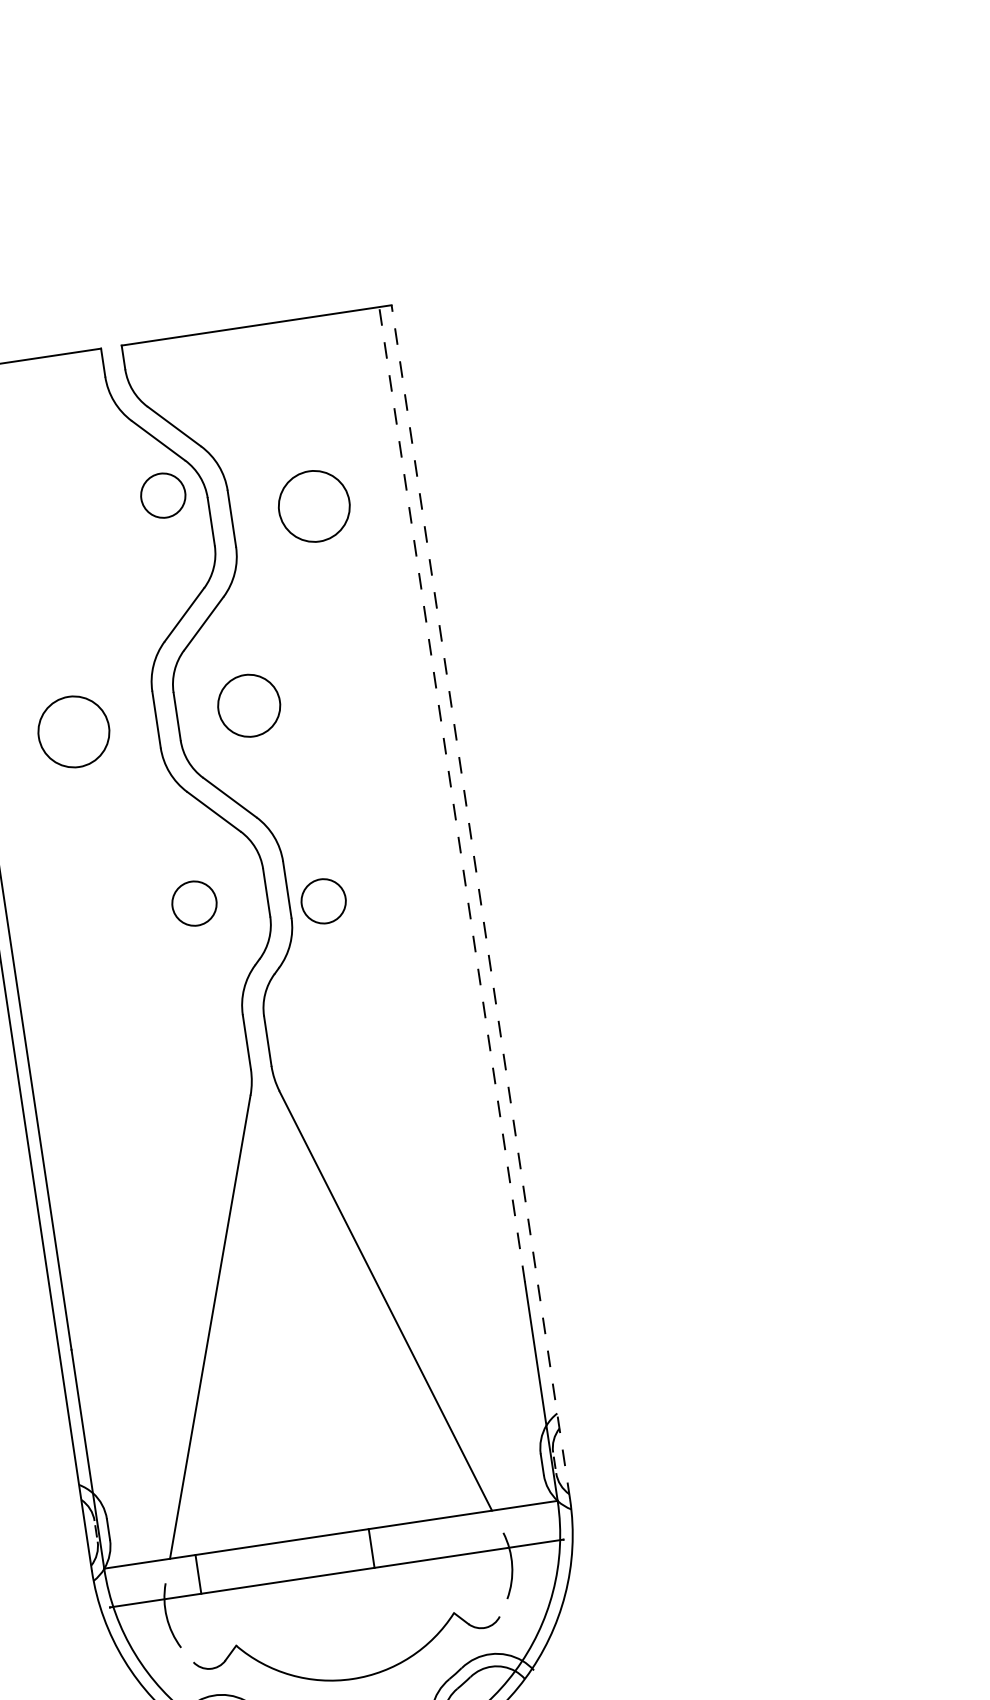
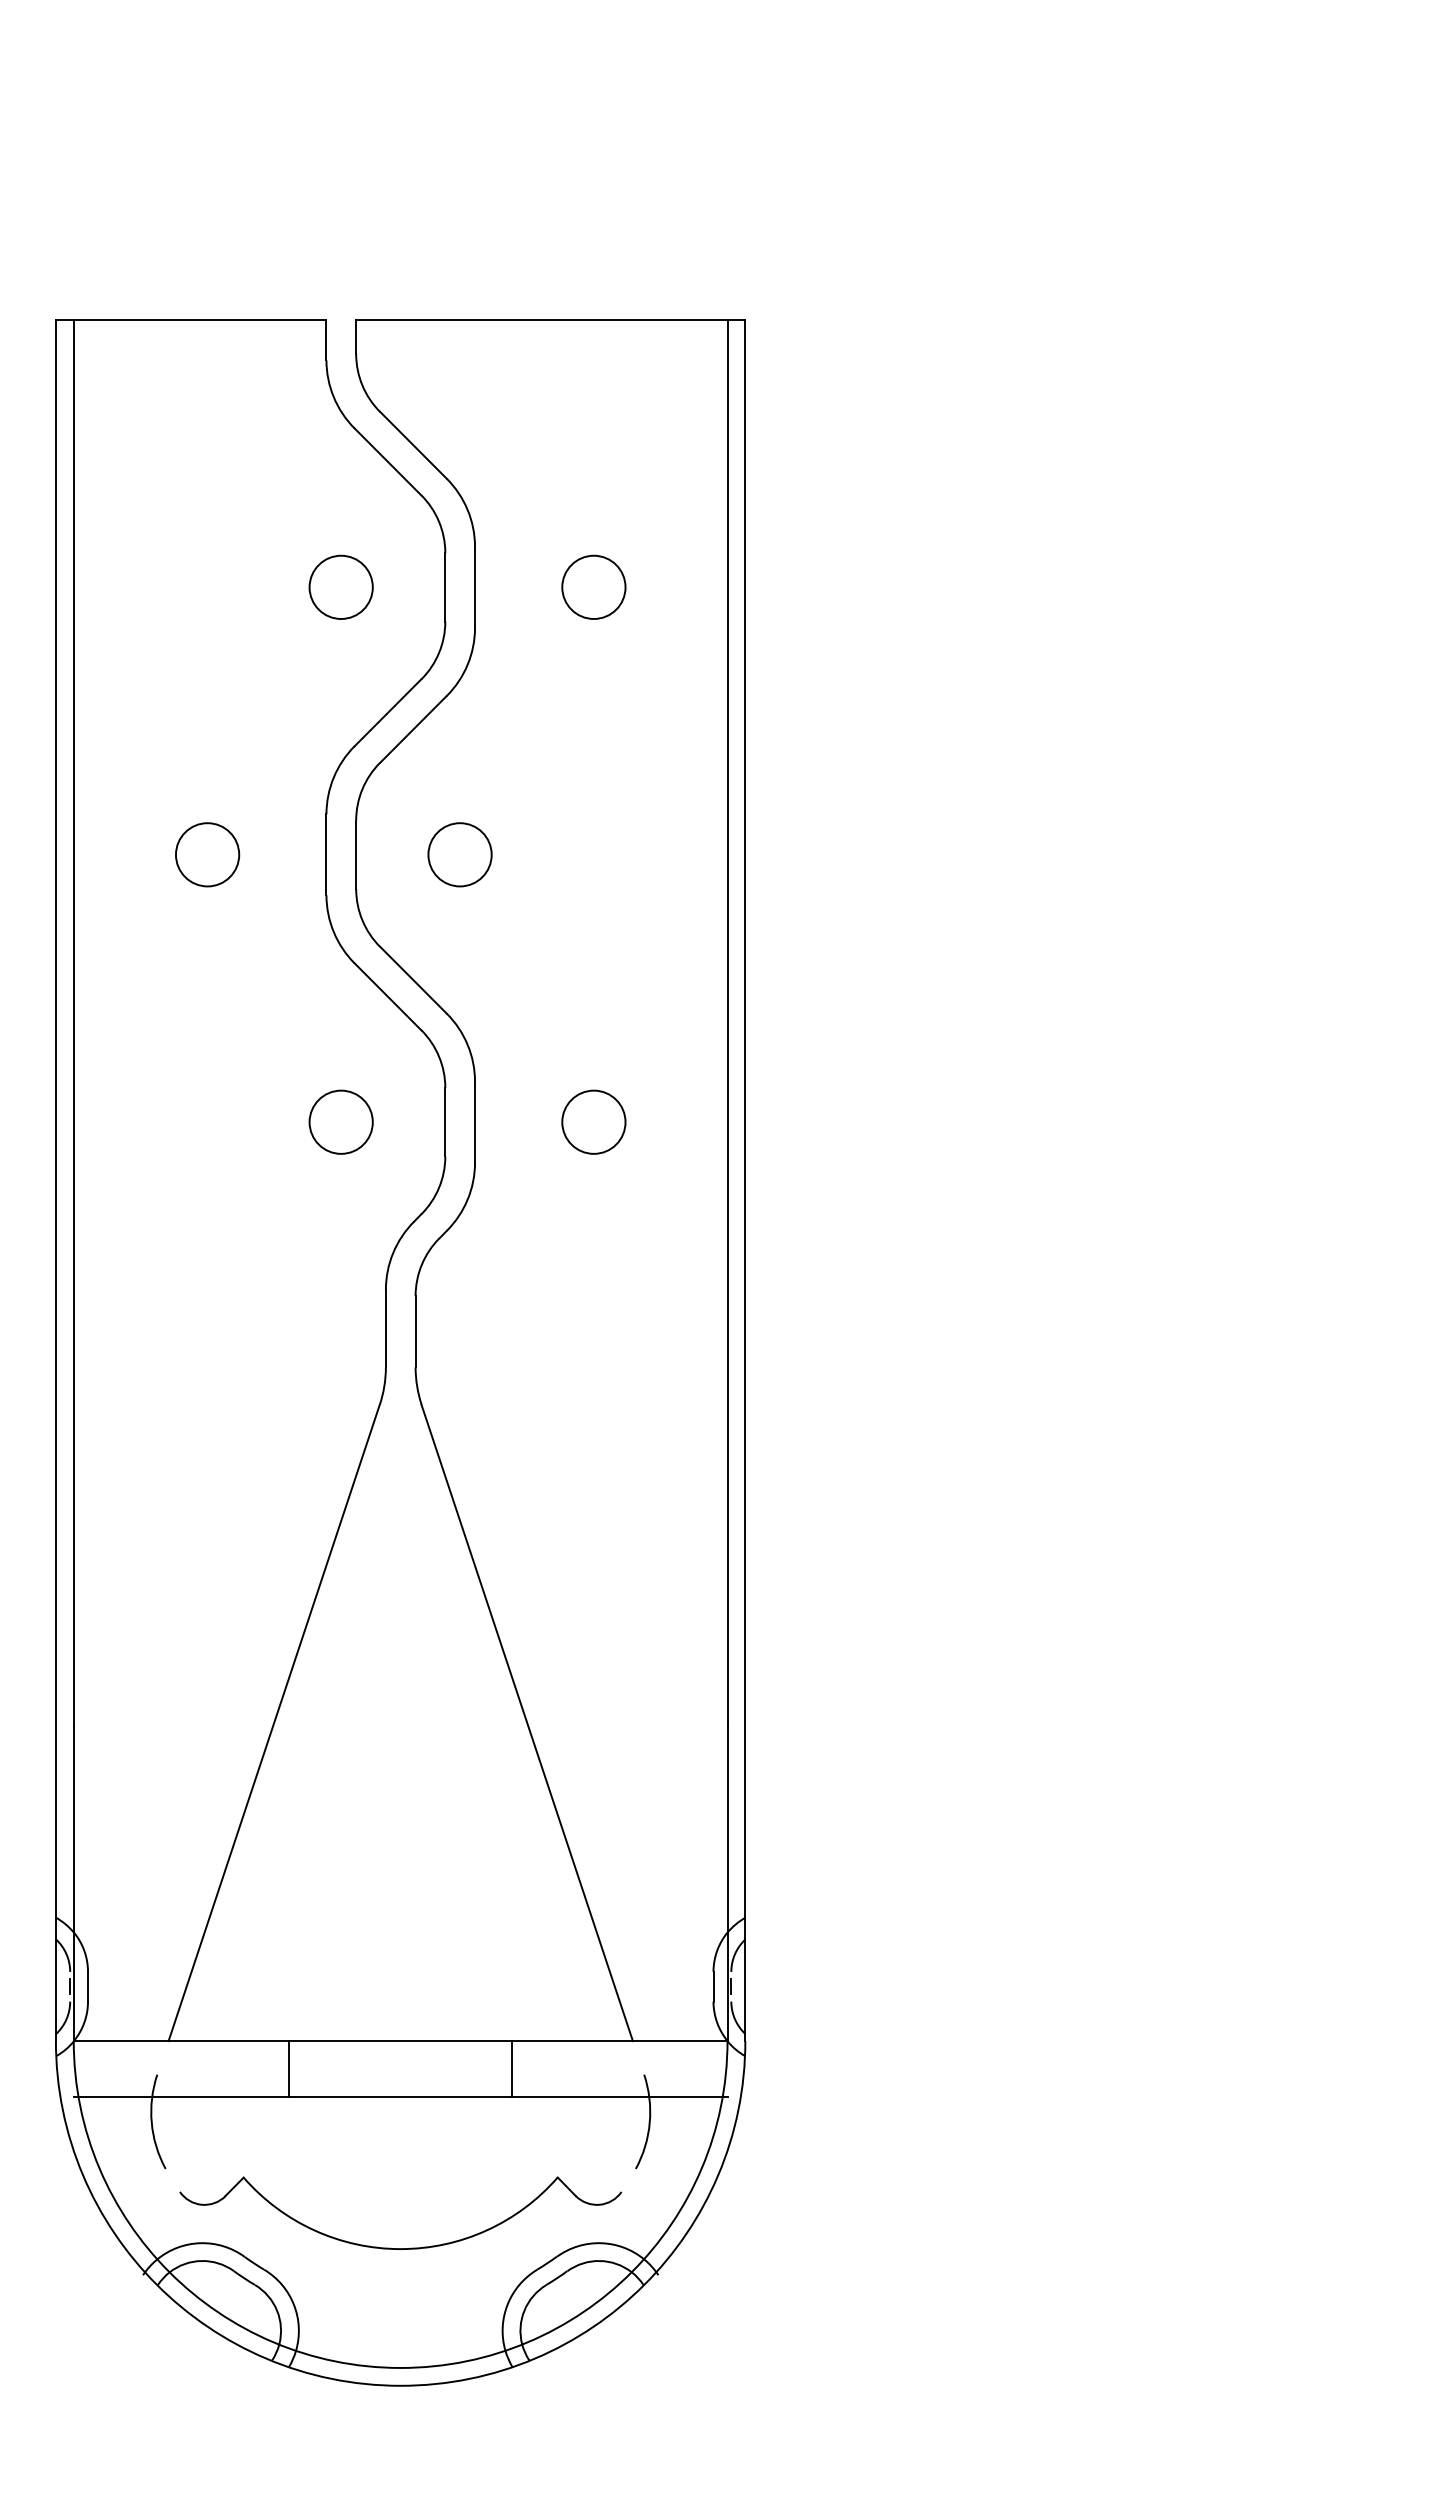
circle: (162, 495) -> (340, 586), moved
circle: (313, 505) -> (593, 586), size x0.62
circle: (248, 705) -> (459, 854), size x0.71
circle: (74, 731) -> (207, 854), size x0.62
line: (452, 794) -> (727, 1022), dashed -> solid
circle: (323, 900) -> (593, 1121), moved
line: (480, 902) -> (745, 1180), dashed -> solid
line: (371, 1548) -> (512, 2068), moved
line: (198, 1574) -> (289, 2068), moved

